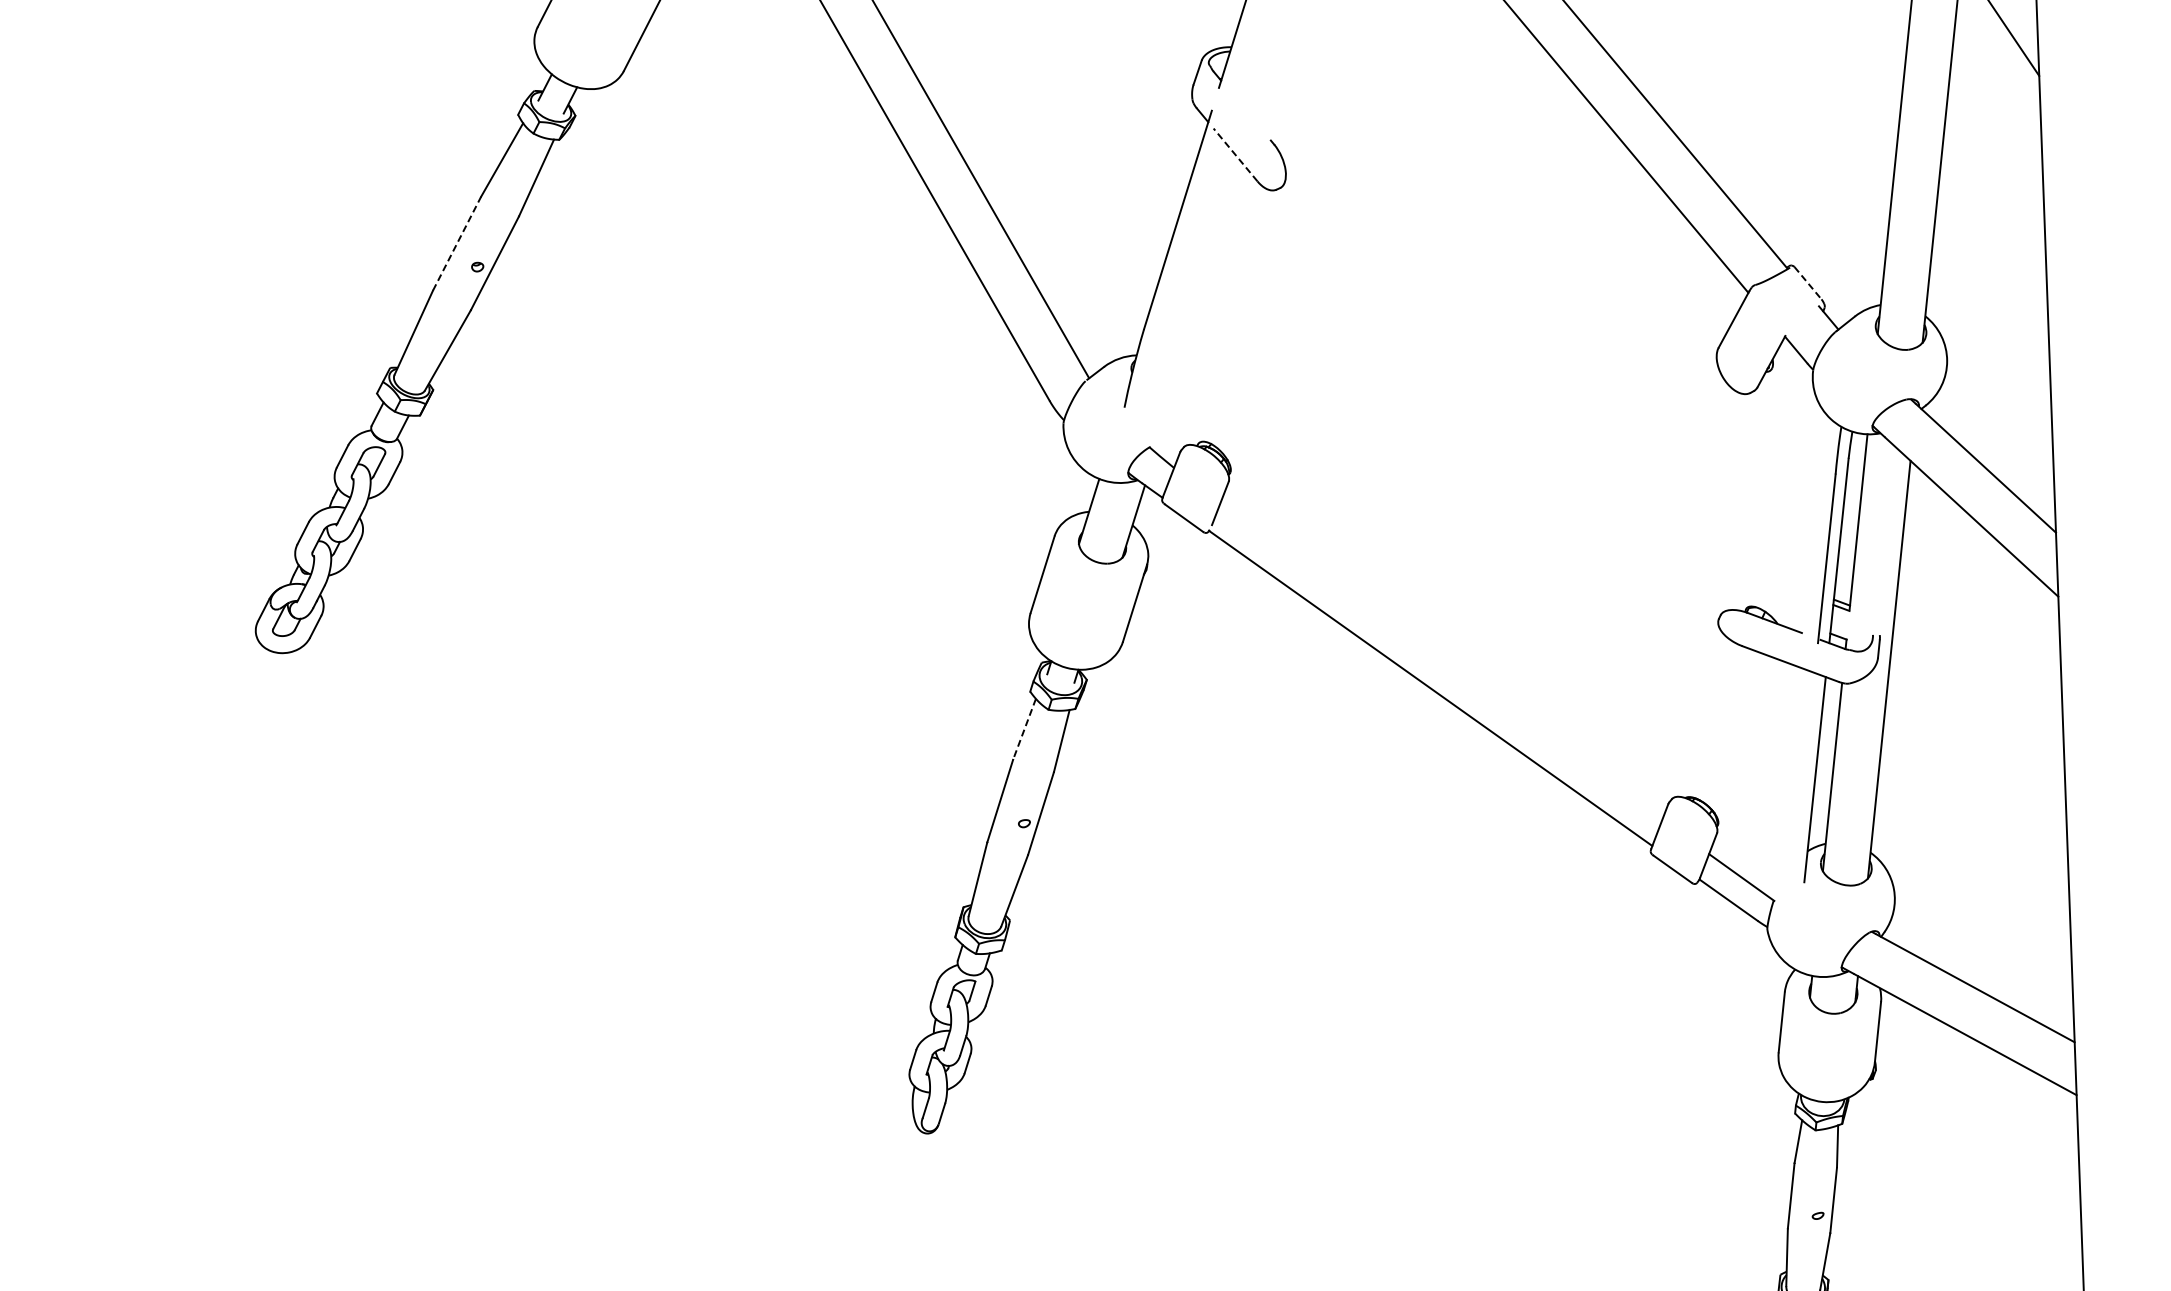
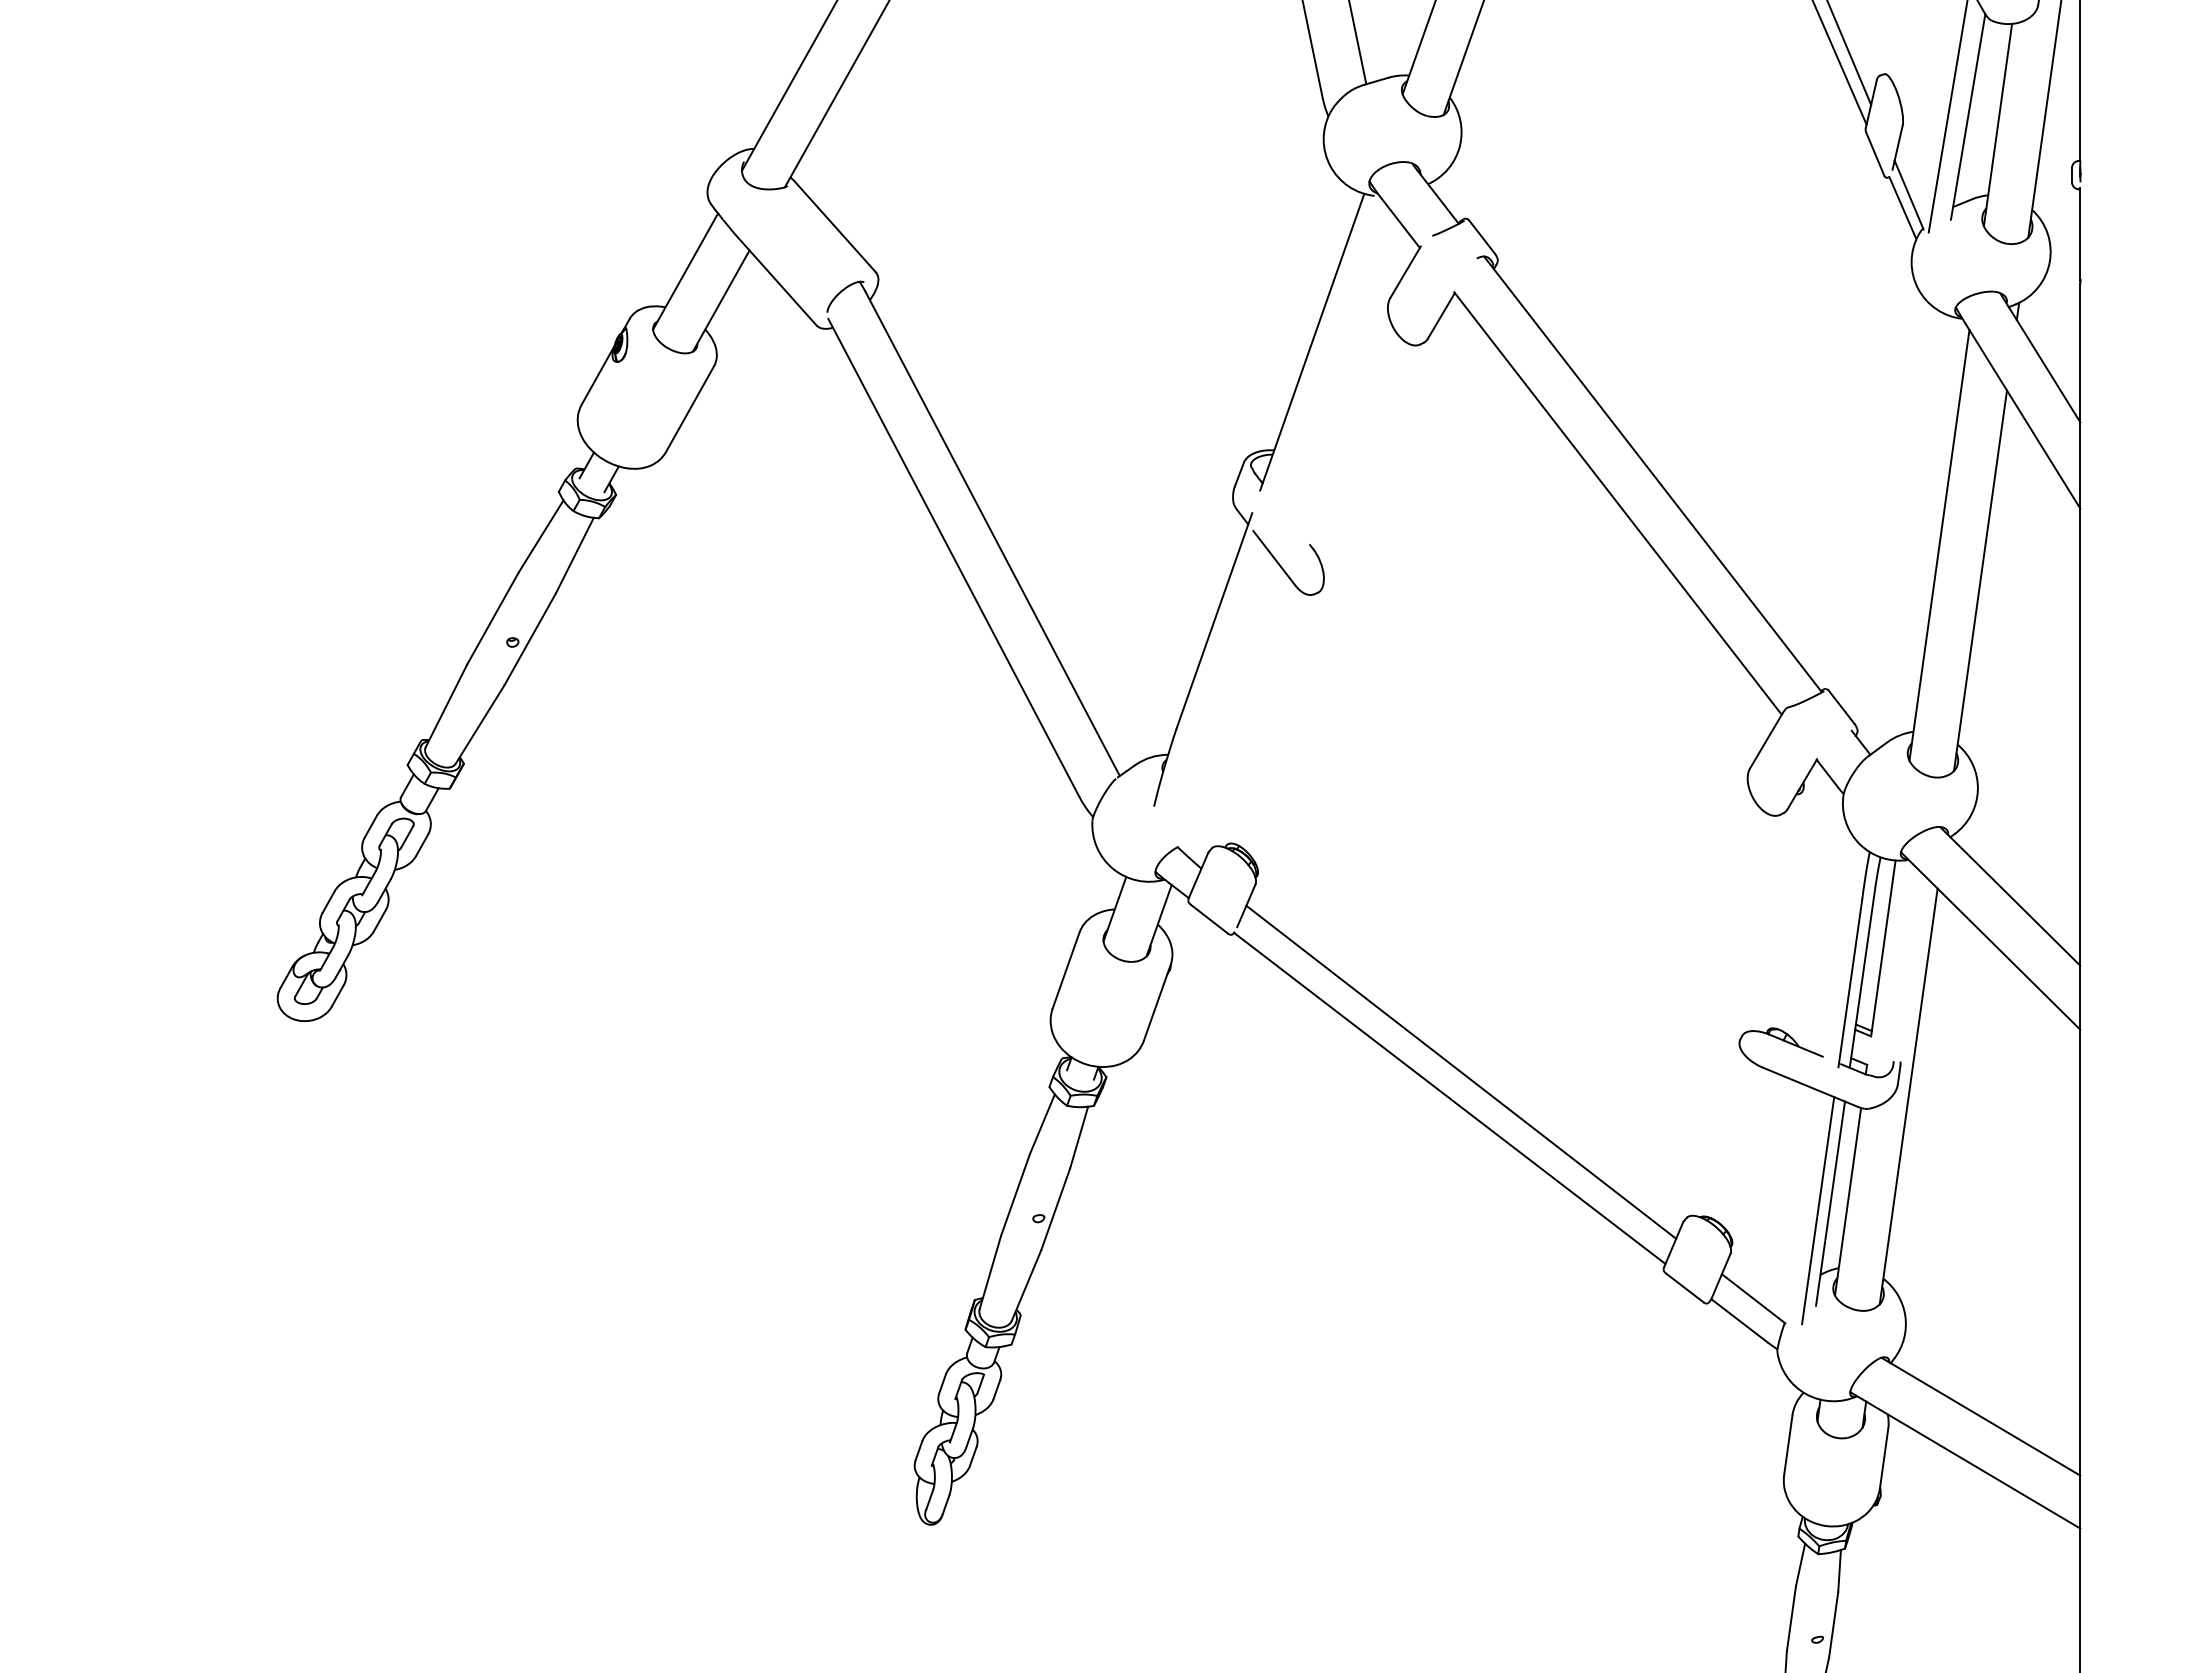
line: (1234, 154) -> (1273, 557), dashed -> solid
line: (457, 243) -> (493, 618), dashed -> solid
line: (1807, 283) -> (1841, 707), dashed -> solid
line: (1441, 661) -> (1461, 1071), added
line: (1024, 729) -> (1042, 1124), dashed -> solid
line: (1803, 786) -> (1818, 1210), added

